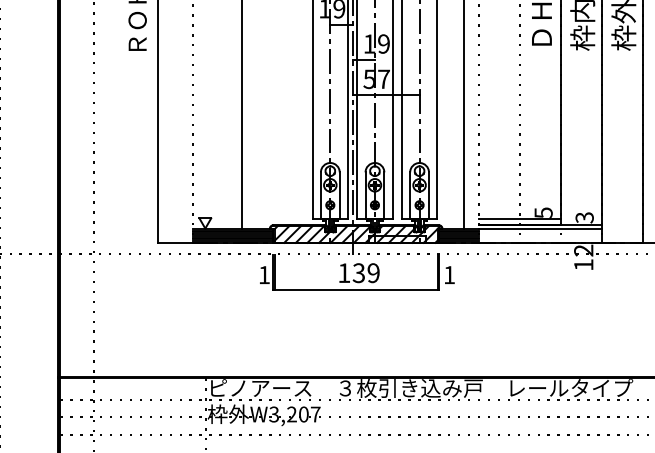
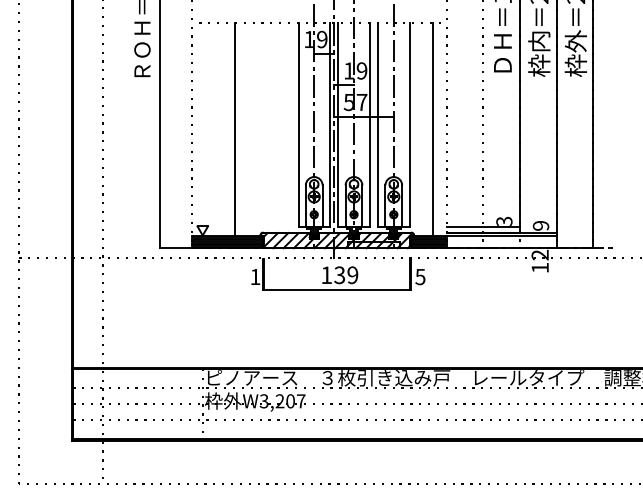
text: (542, 211) -> (503, 220), 5 -> 3
text: (585, 217) -> (541, 225), 3 -> 9
text: (449, 275) -> (420, 277), 1 -> 5

